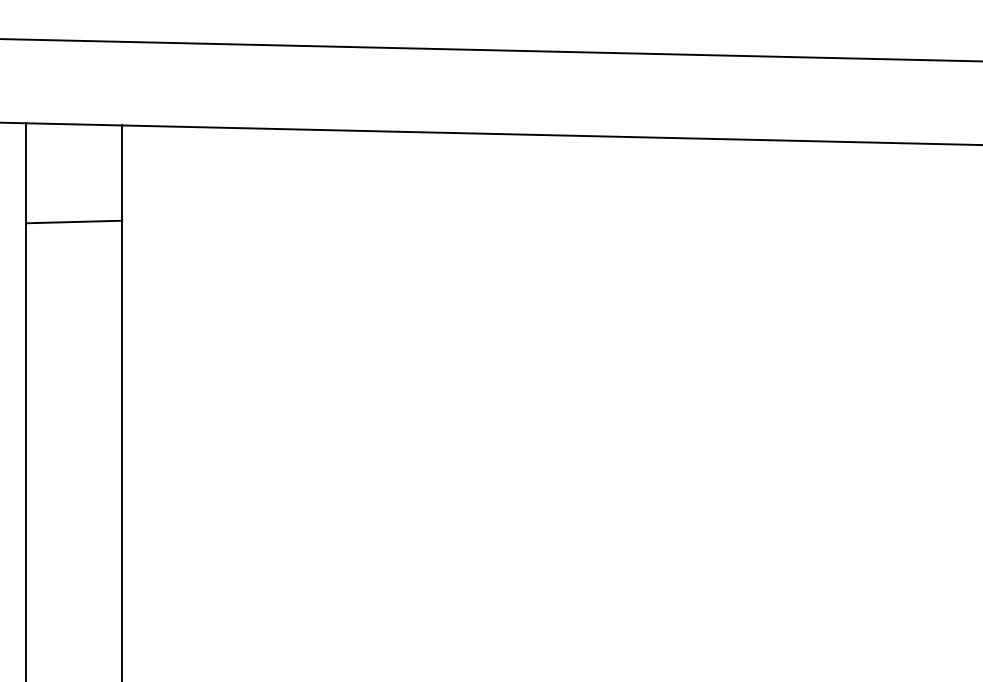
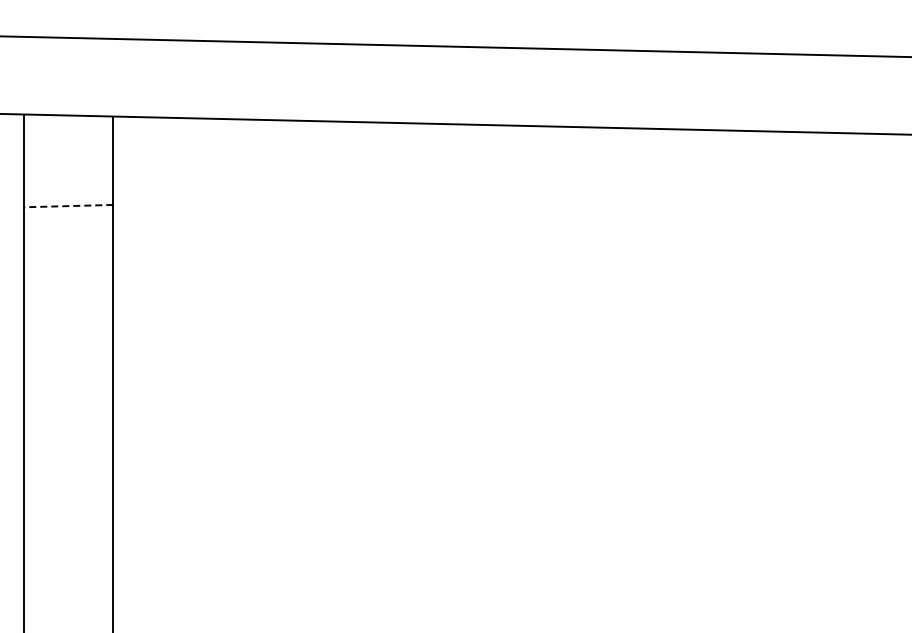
line: (73, 222) -> (68, 206), solid -> dashed

